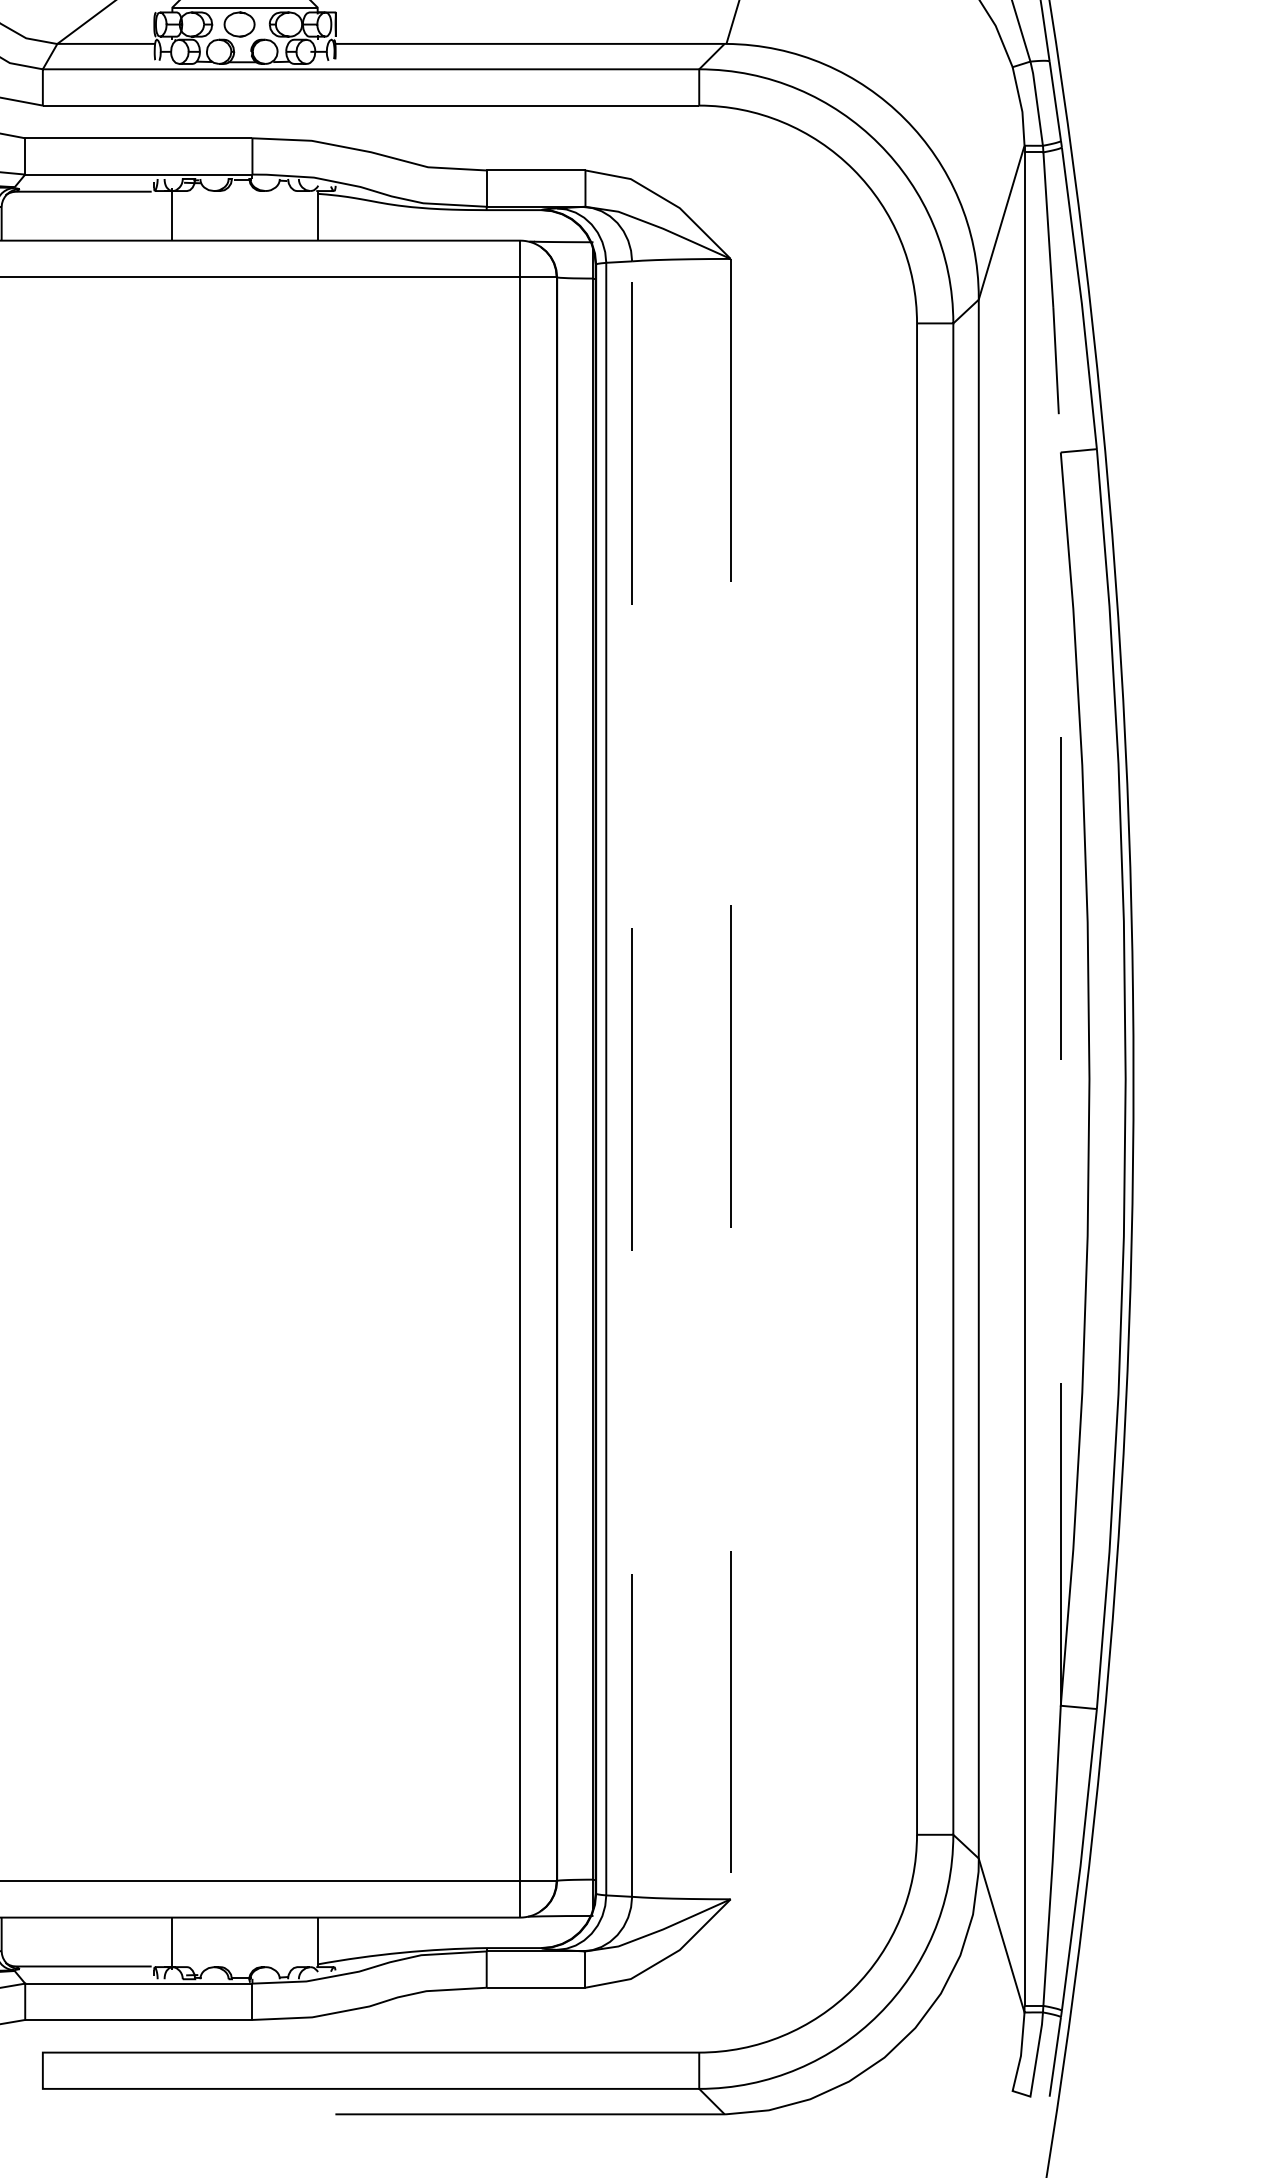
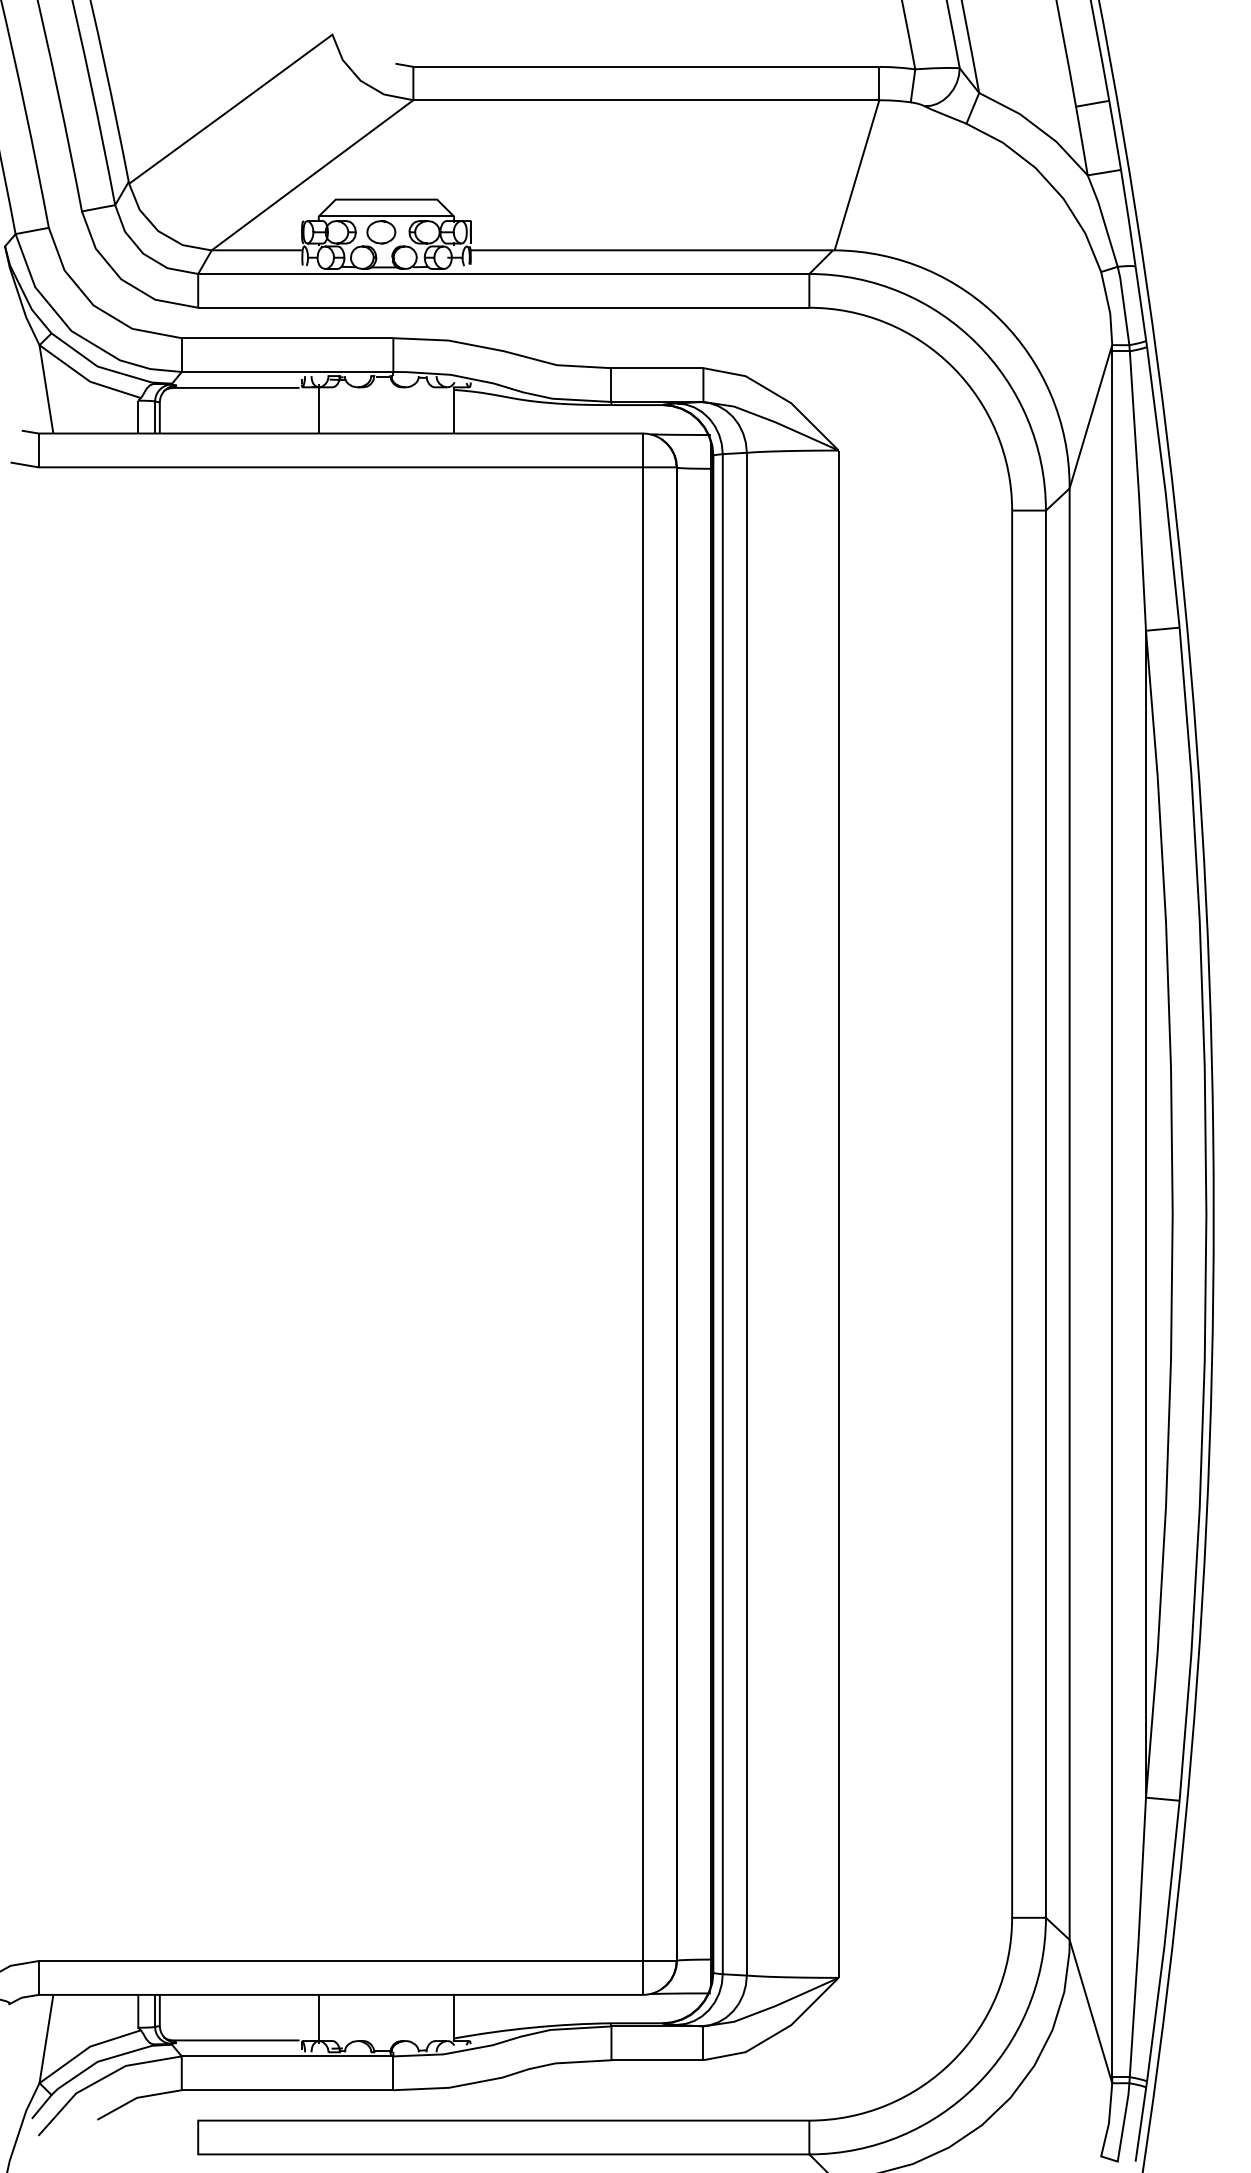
line: (1061, 926) -> (1146, 1072), dashed -> solid
line: (631, 1078) -> (746, 1213), dashed -> solid
line: (730, 1079) -> (838, 1214), dashed -> solid

